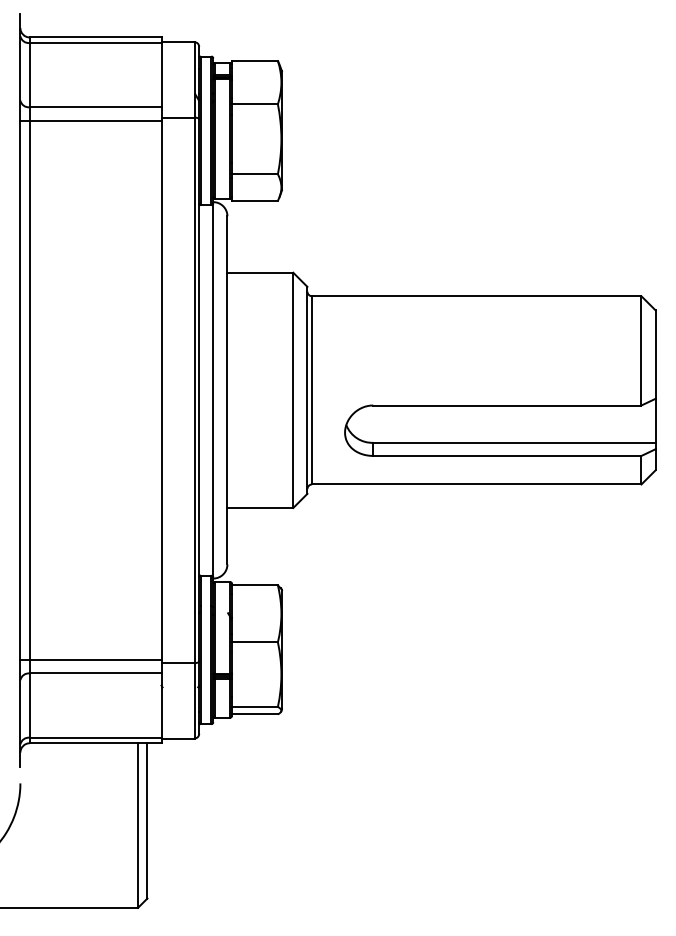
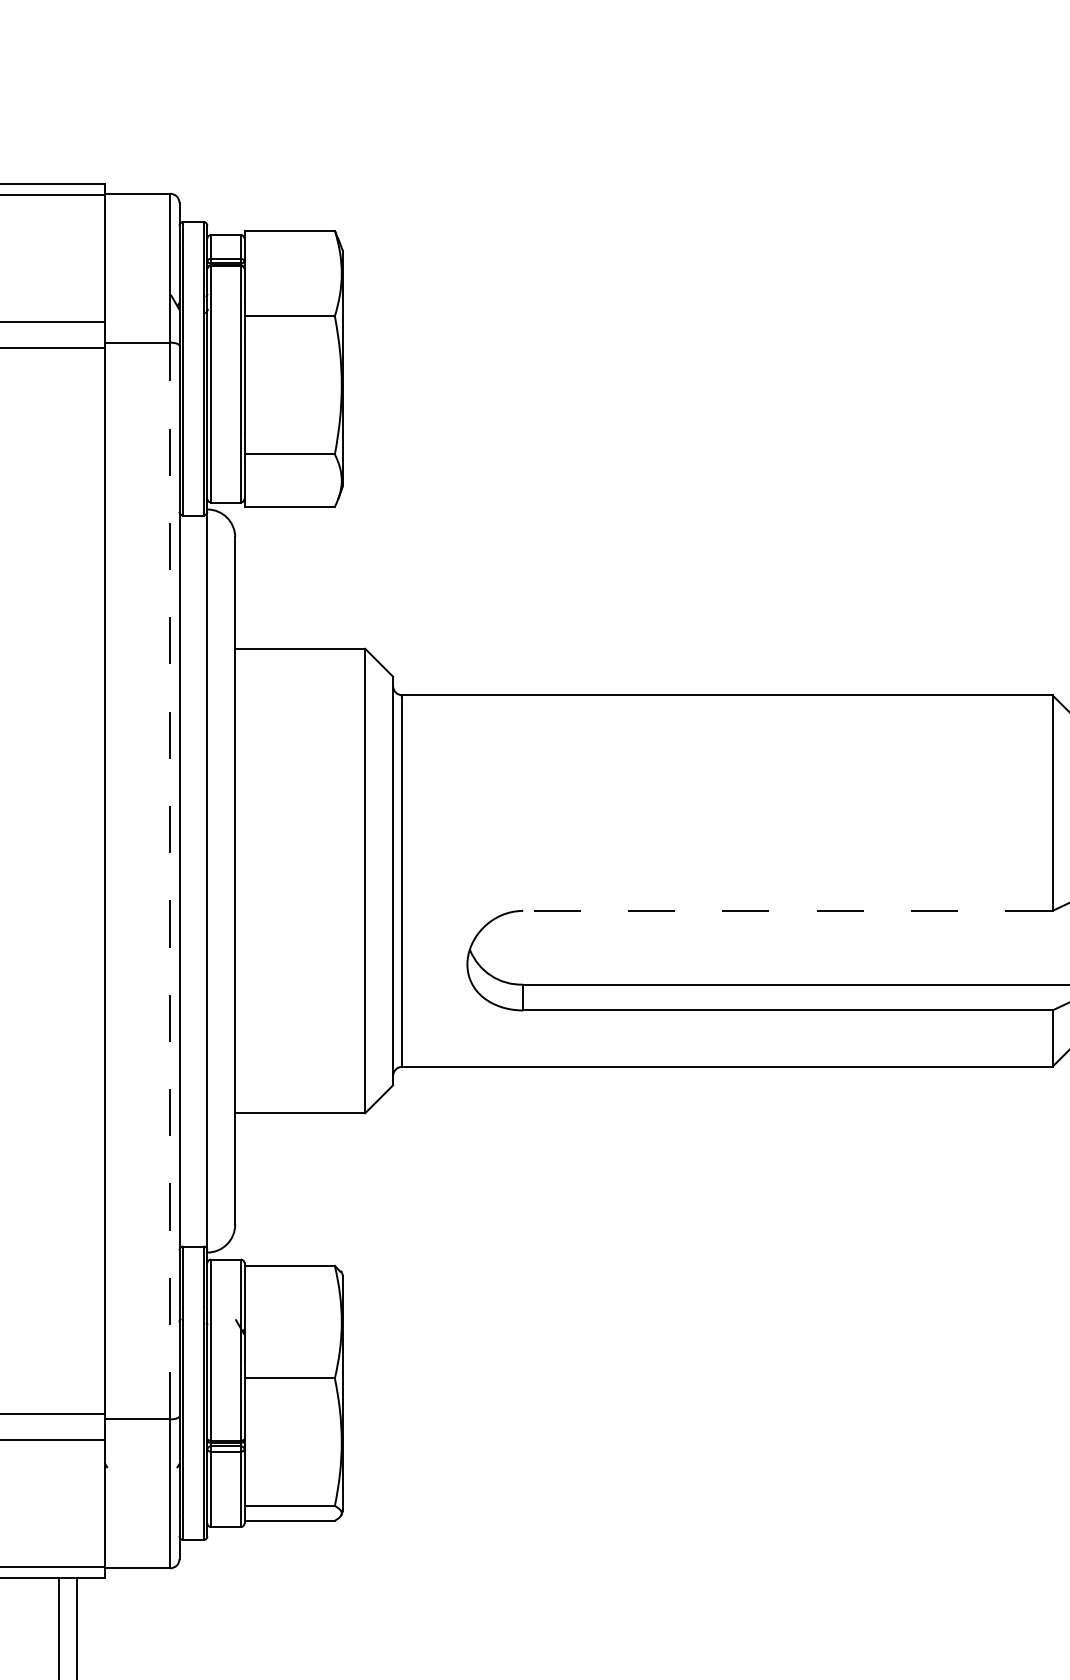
line: (194, 390) -> (170, 881), solid -> dashed
line: (506, 405) -> (786, 910), solid -> dashed

